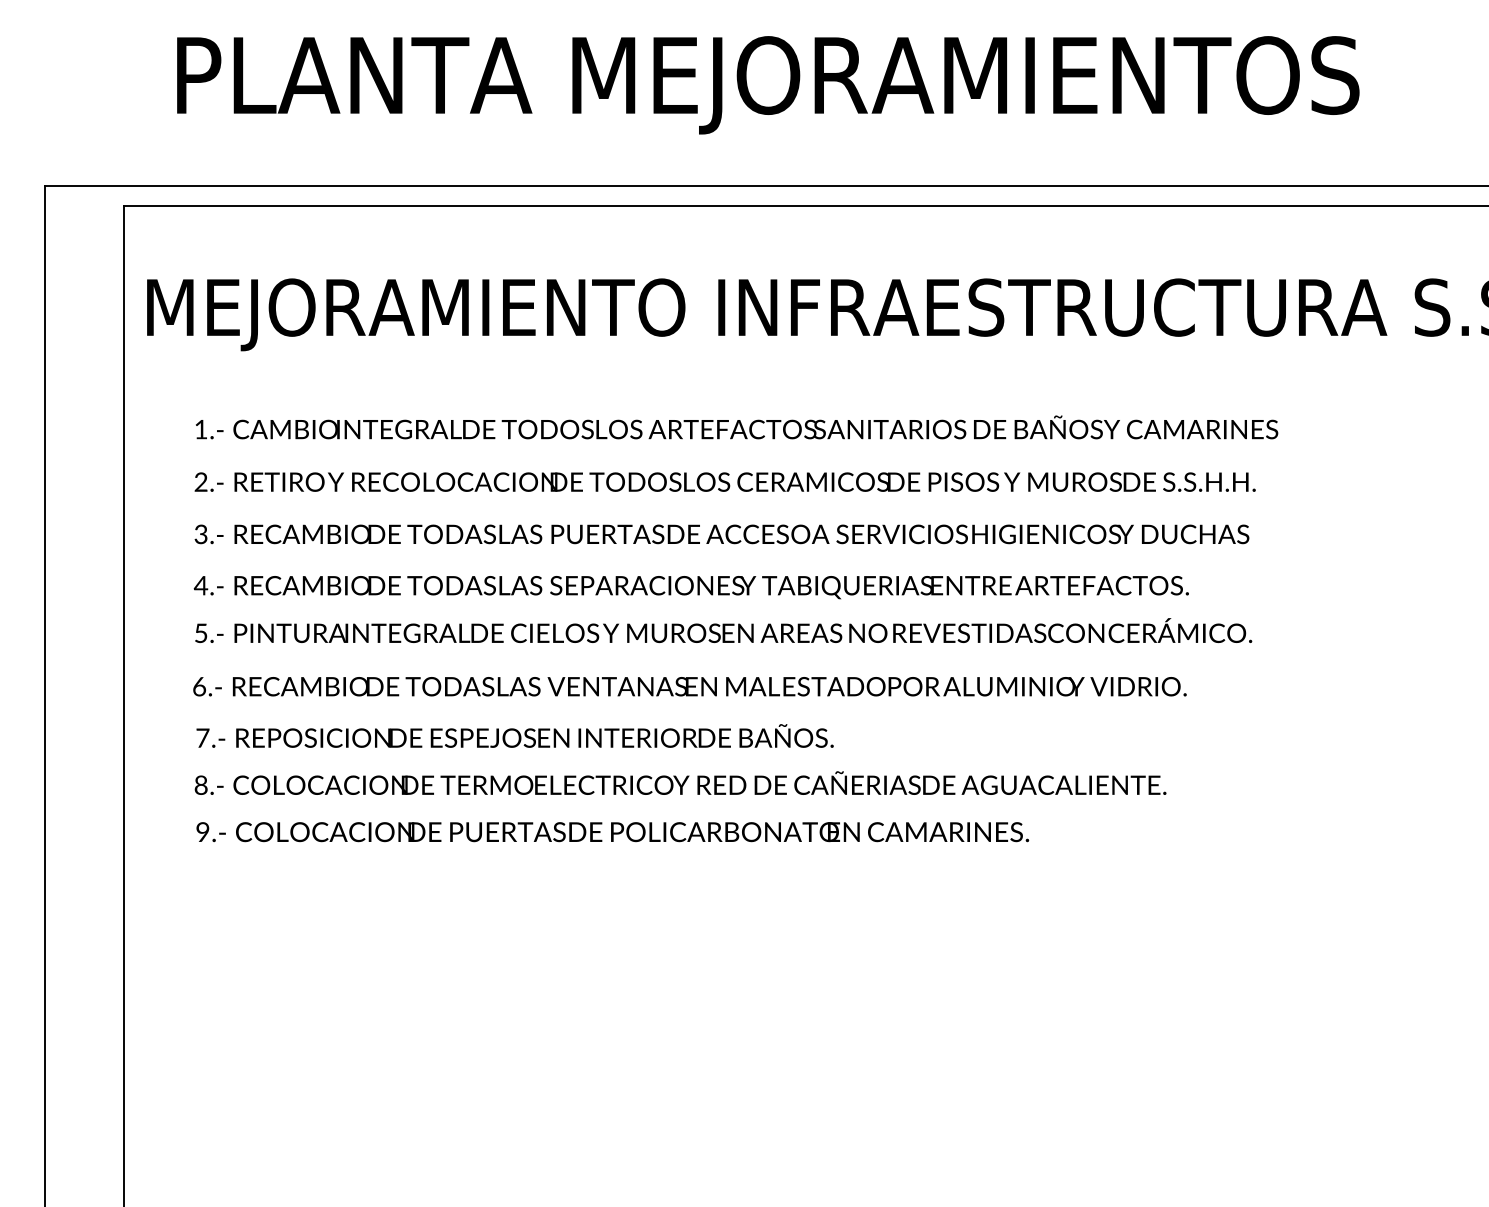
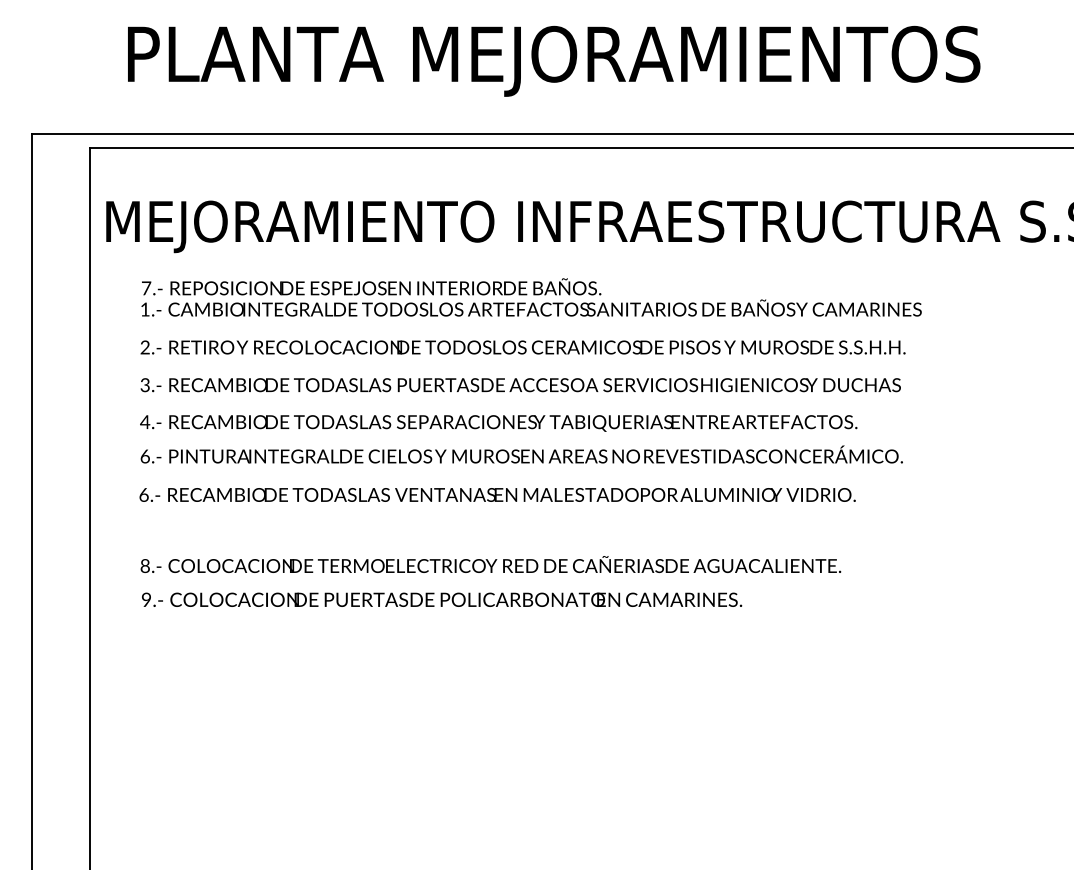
text: (200, 632) -> (144, 455), 5.- -> 6.-
text: (514, 735) -> (371, 286), moved

